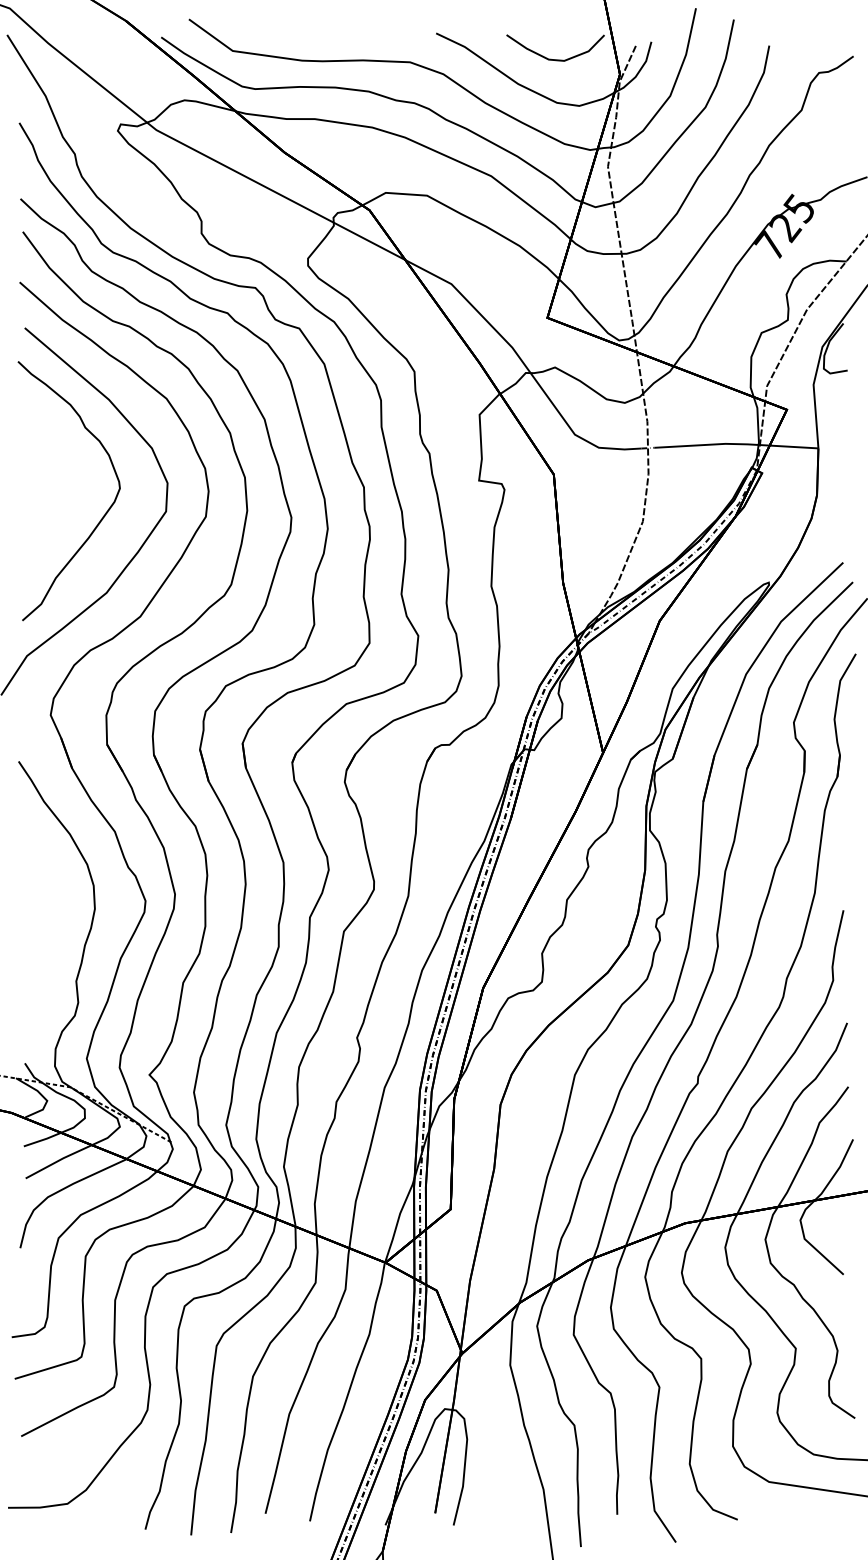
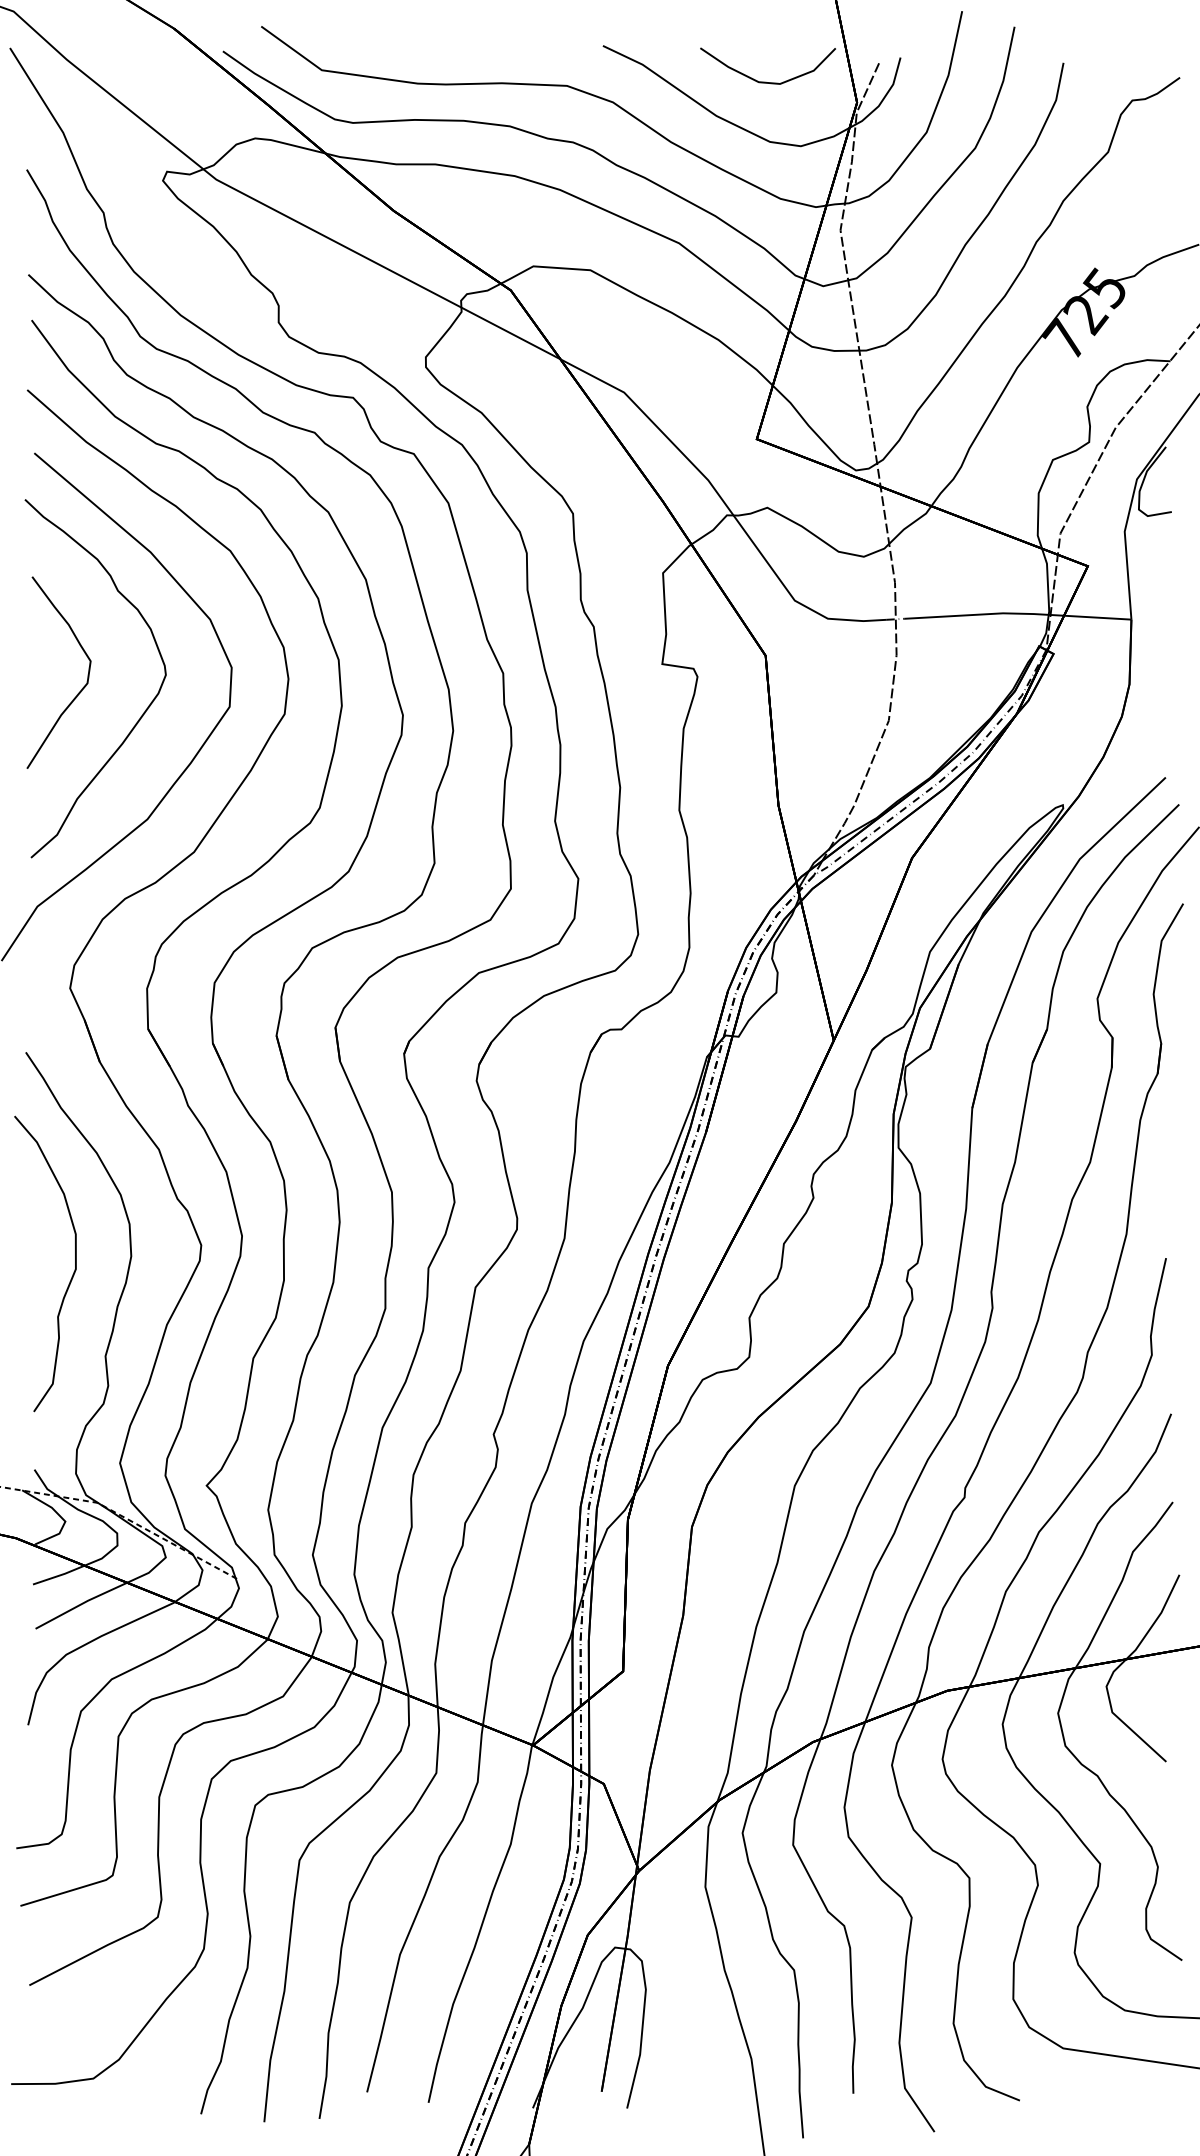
curve: (56, 501) -> (78, 692), added
curve: (51, 923) -> (71, 1276), added

